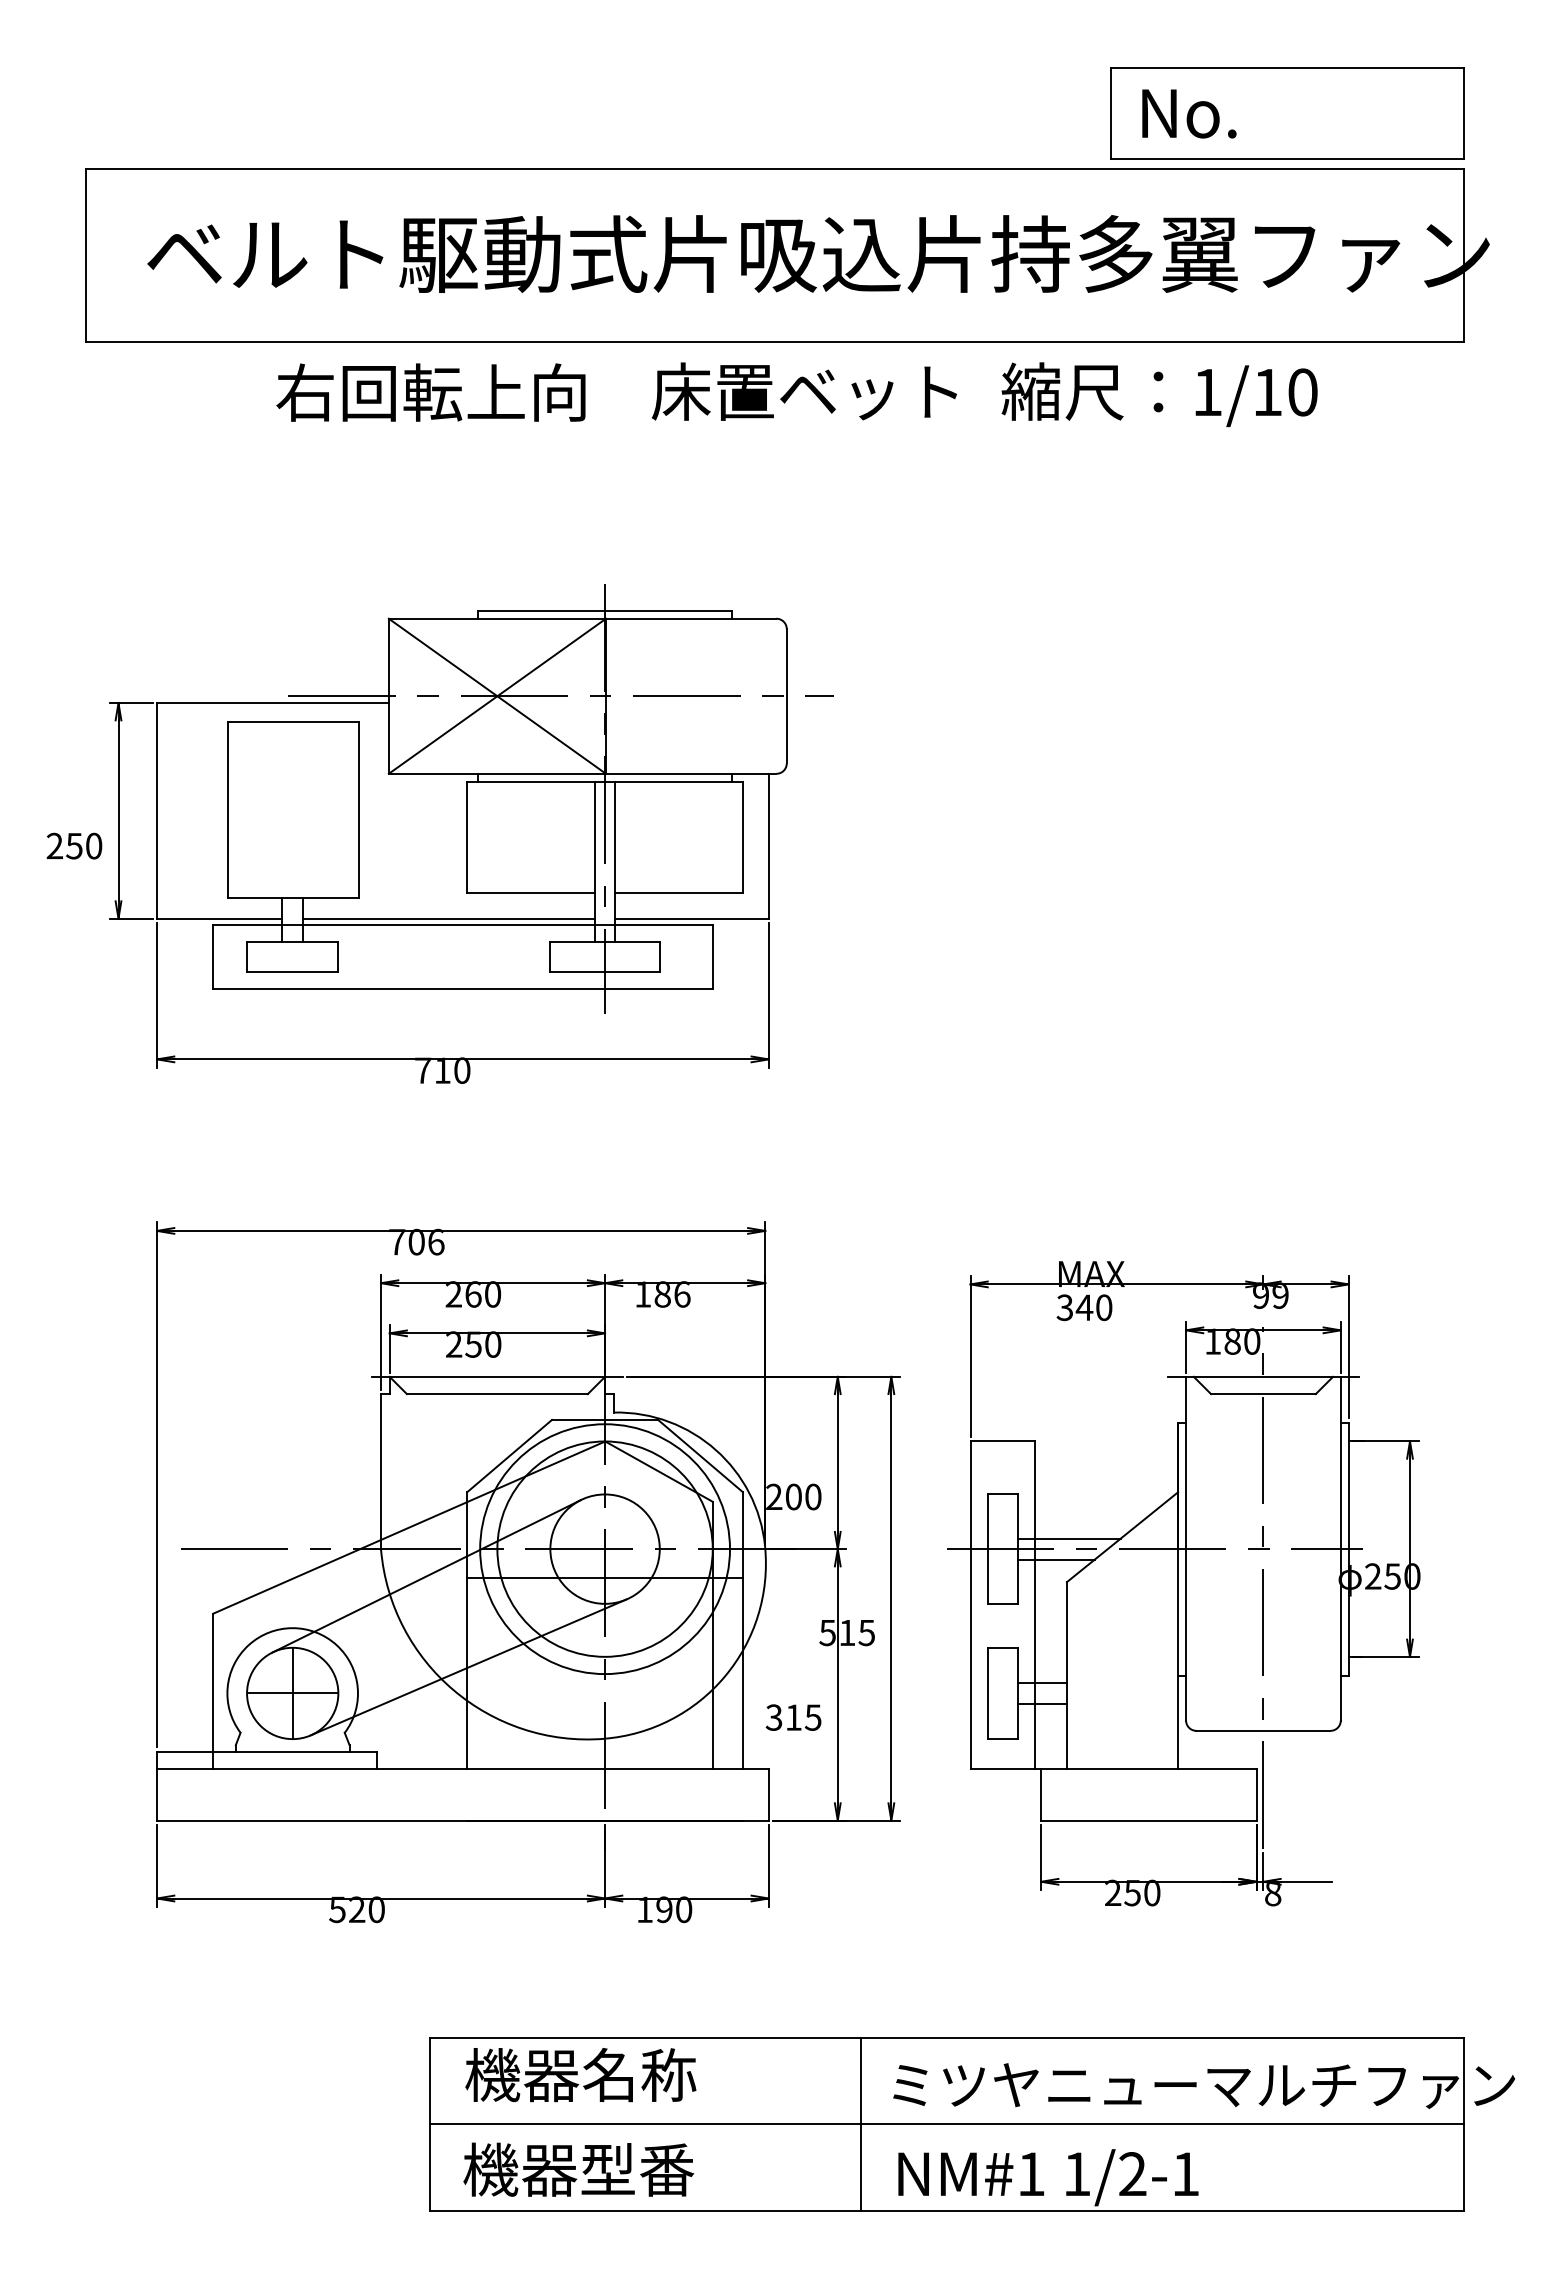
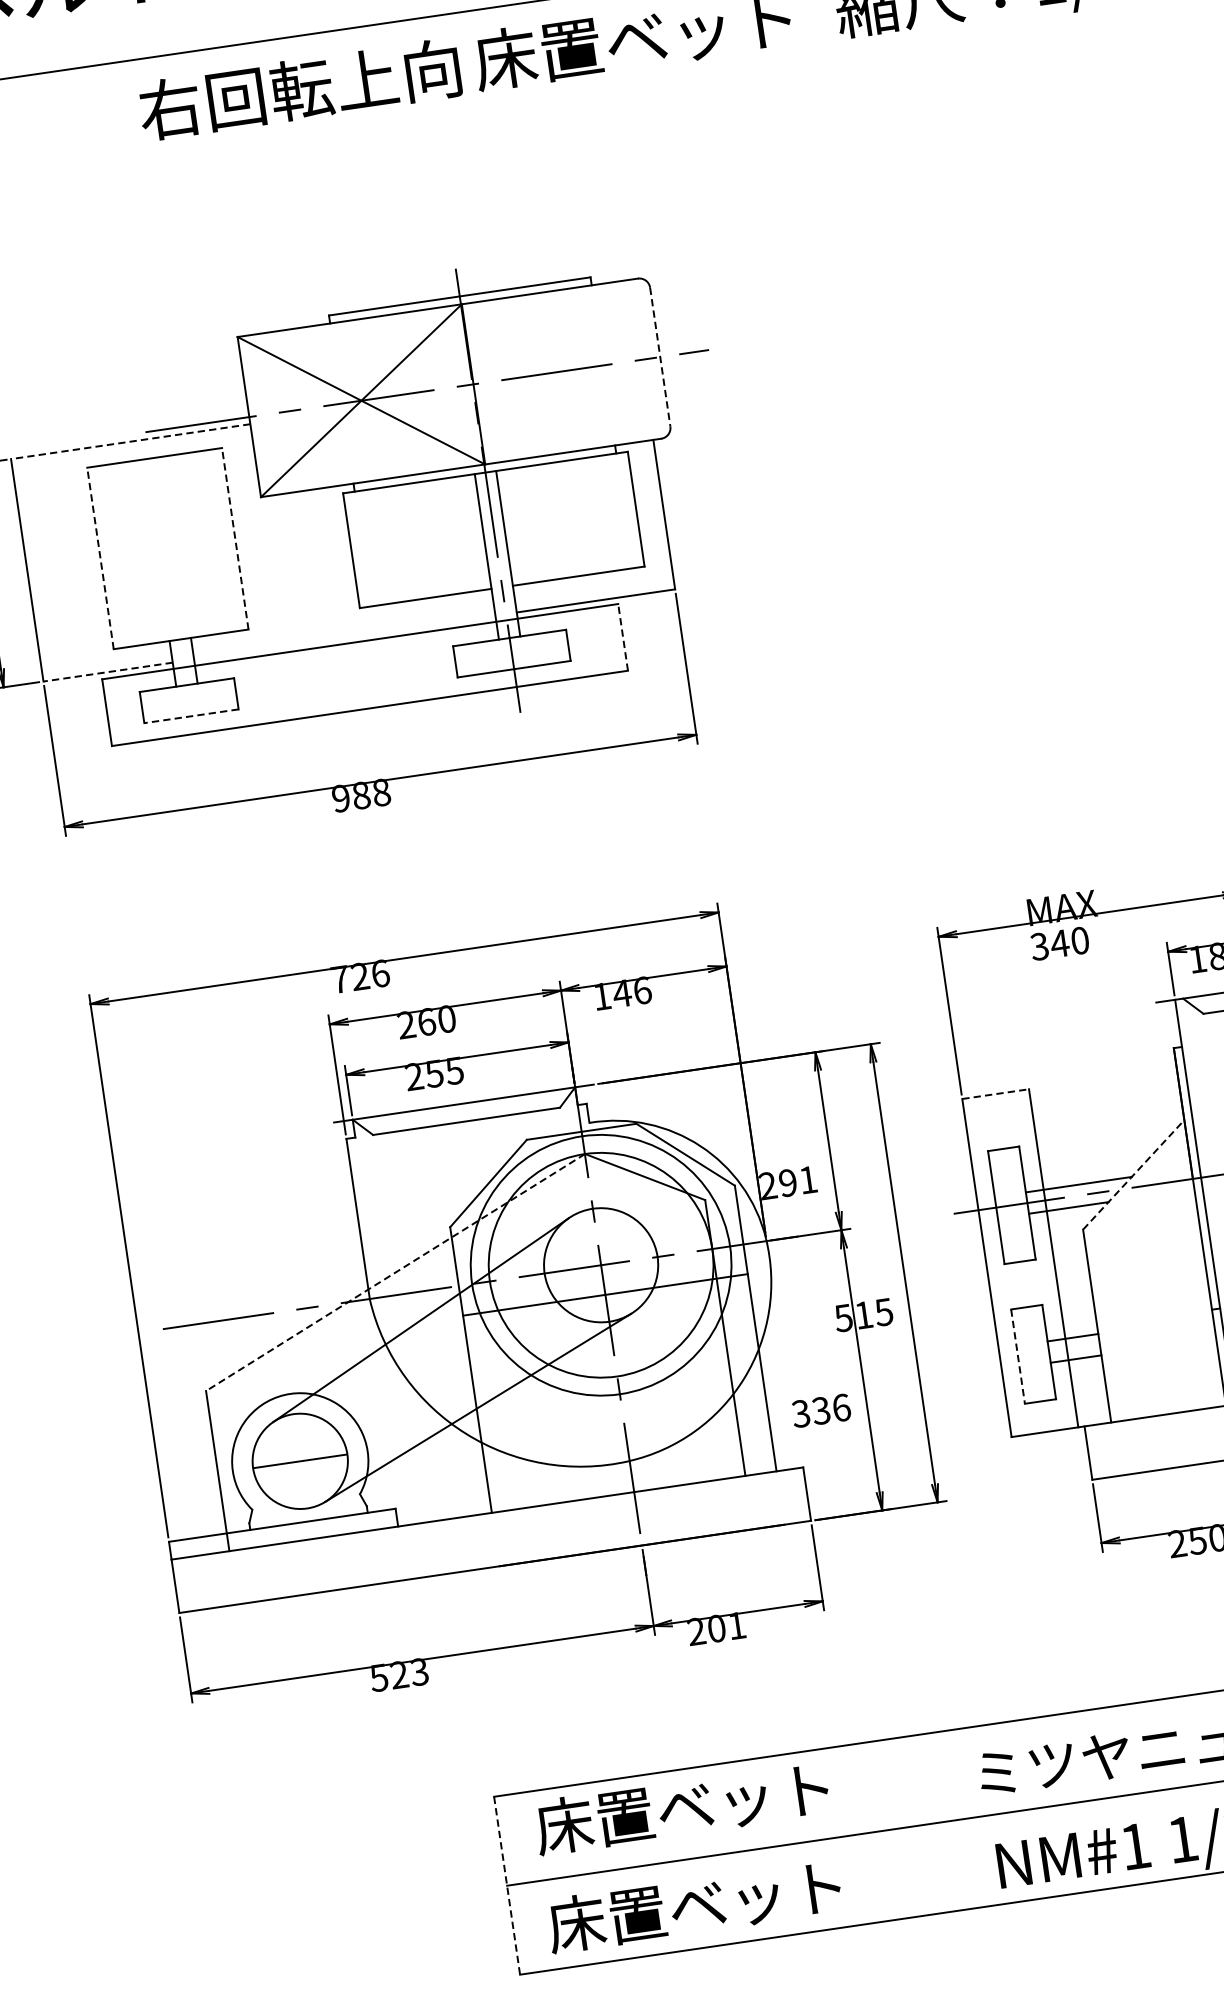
text: (430, 392) -> (299, 89), moved
line: (786, 696) -> (660, 357), solid -> dashed
line: (272, 703) -> (130, 442), solid -> dashed
line: (228, 809) -> (100, 558), solid -> dashed
line: (358, 809) -> (235, 538), solid -> dashed
line: (219, 918) -> (107, 672), solid -> dashed
line: (448, 918) -> (344, 637), removed
line: (712, 956) -> (622, 637), solid -> dashed
line: (292, 971) -> (191, 715), solid -> dashed
text: (442, 1070) -> (361, 795), 710 -> 988
text: (416, 1241) -> (360, 975), 706 -> 726
text: (662, 1294) -> (622, 993), 186 -> 146
text: (492, 1344) -> (454, 1070), 250 -> 255
line: (1003, 1441) -> (996, 1094), solid -> dashed
text: (803, 1496) -> (798, 1180), 200 -> 291
line: (408, 1527) -> (394, 1272), solid -> dashed
line: (1122, 1536) -> (1133, 1174), solid -> dashed
line: (292, 1693) -> (300, 1461), removed
line: (987, 1693) -> (1017, 1356), solid -> dashed
text: (803, 1717) -> (831, 1409), 315 -> 336
text: (376, 1909) -> (419, 1671), 520 -> 523
text: (664, 1909) -> (716, 1628), 190 -> 201
text: (606, 2075) -> (681, 1808), 機器名称 -> 床置ベット
line: (430, 2124) -> (507, 1885), solid -> dashed
line: (860, 2124) -> (951, 1820), removed
text: (604, 2169) -> (693, 1905), 機器型番 -> 床置ベット

